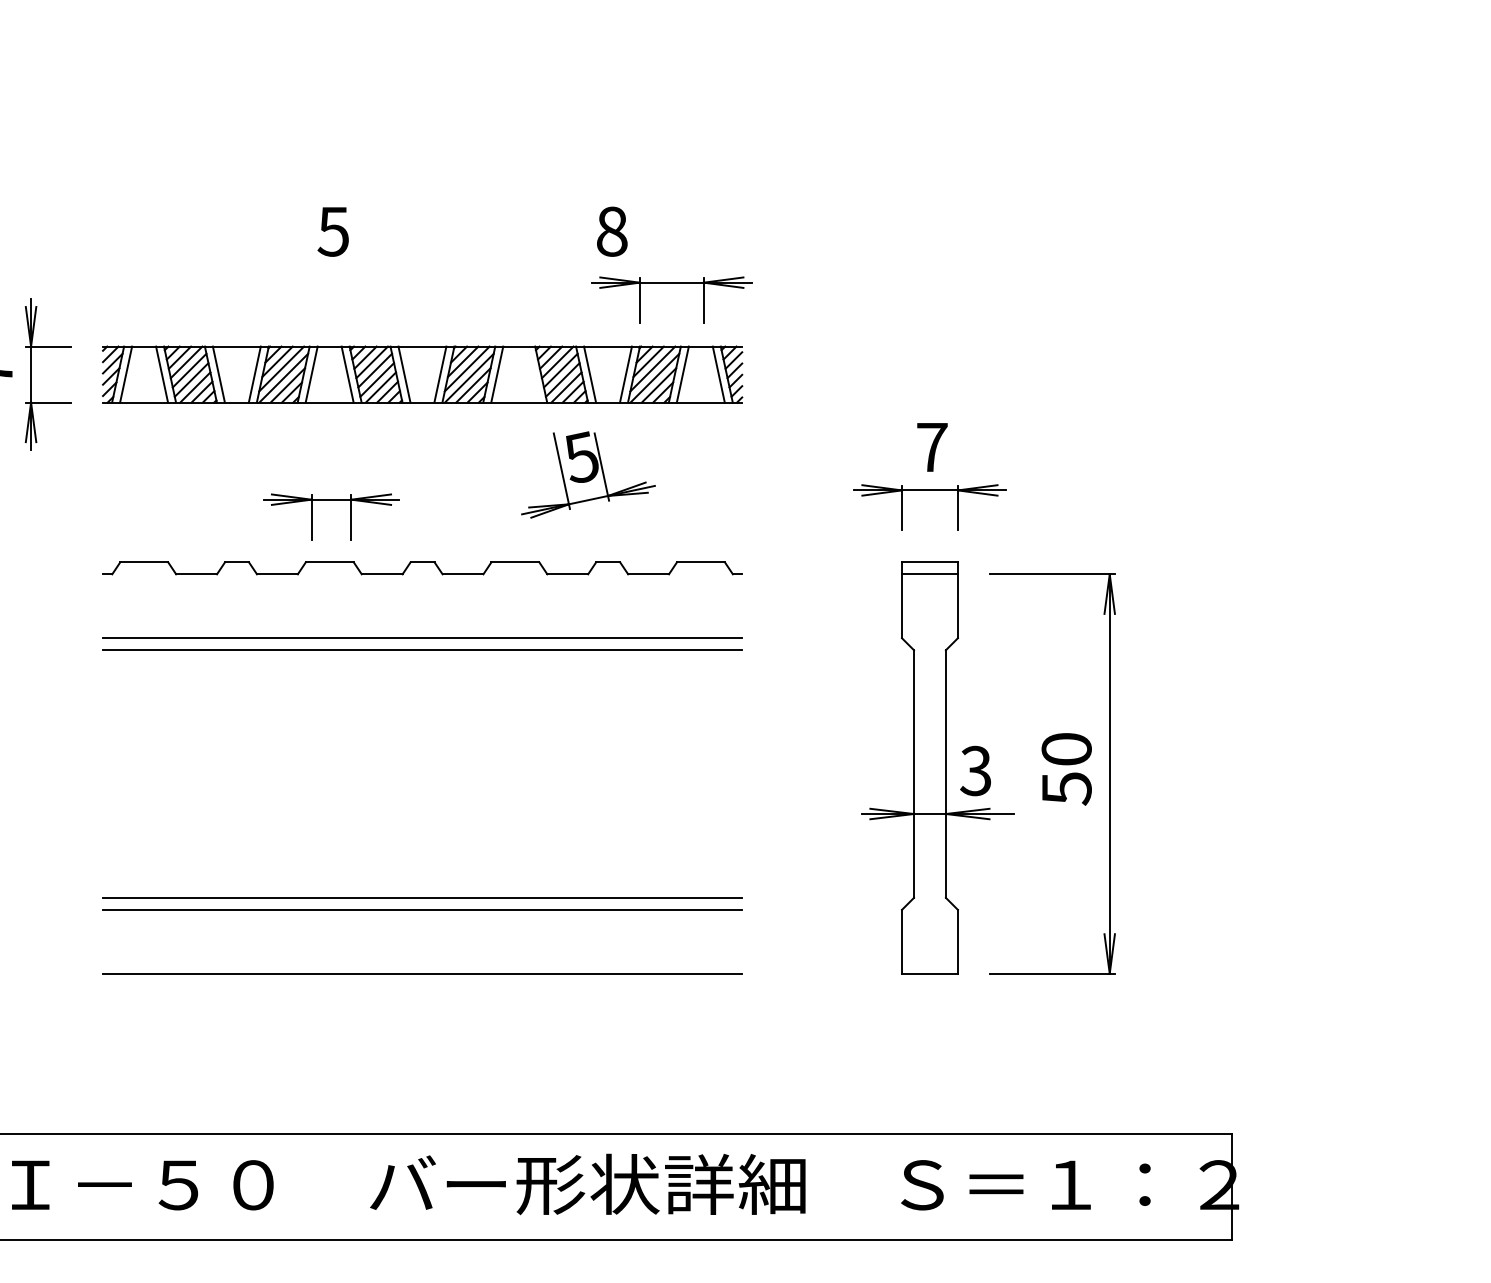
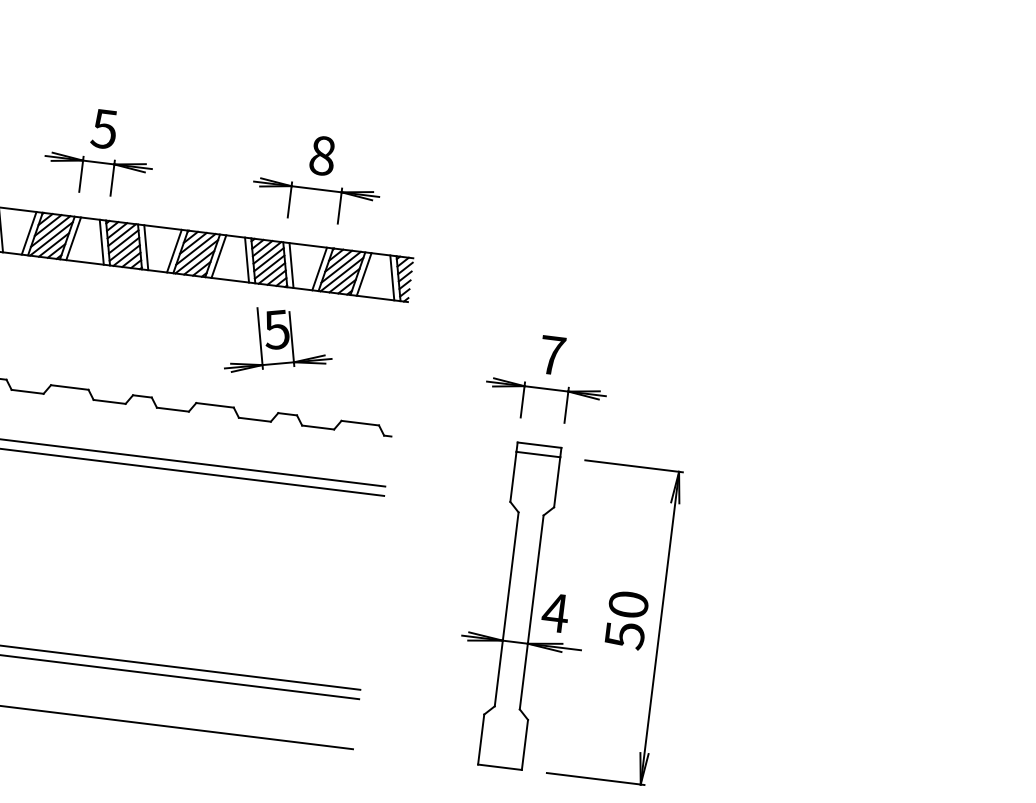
part: (671, 283) -> (316, 189), moved
line: (533, 374) -> (247, 260), added
part: (331, 500) -> (98, 163), moved
text: (975, 770) -> (555, 612), 3 -> 4

